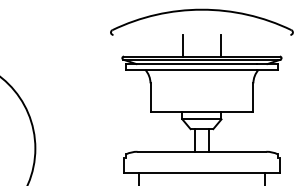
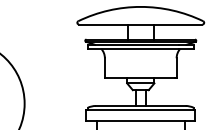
line: (201, 34) -> (140, 24), added
line: (201, 158) -> (140, 110), added

